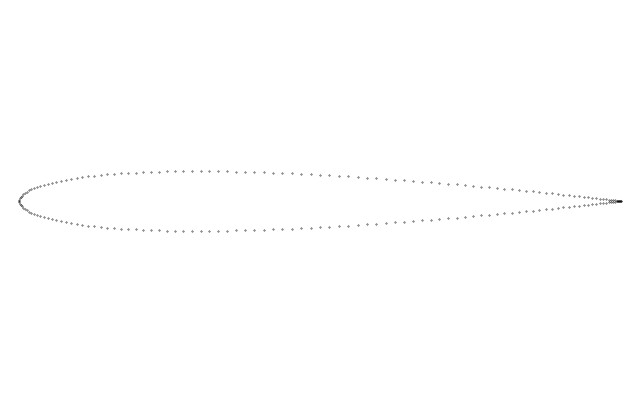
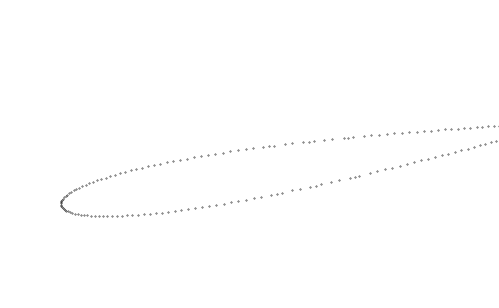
part: (273, 172) -> (269, 146), size x0.7
part: (320, 174) -> (308, 141), size x0.7
part: (367, 177) -> (348, 137), size x0.6
part: (367, 224) -> (354, 176), size x0.6
part: (320, 227) -> (316, 185), size x0.7
part: (273, 229) -> (277, 193), size x0.7

